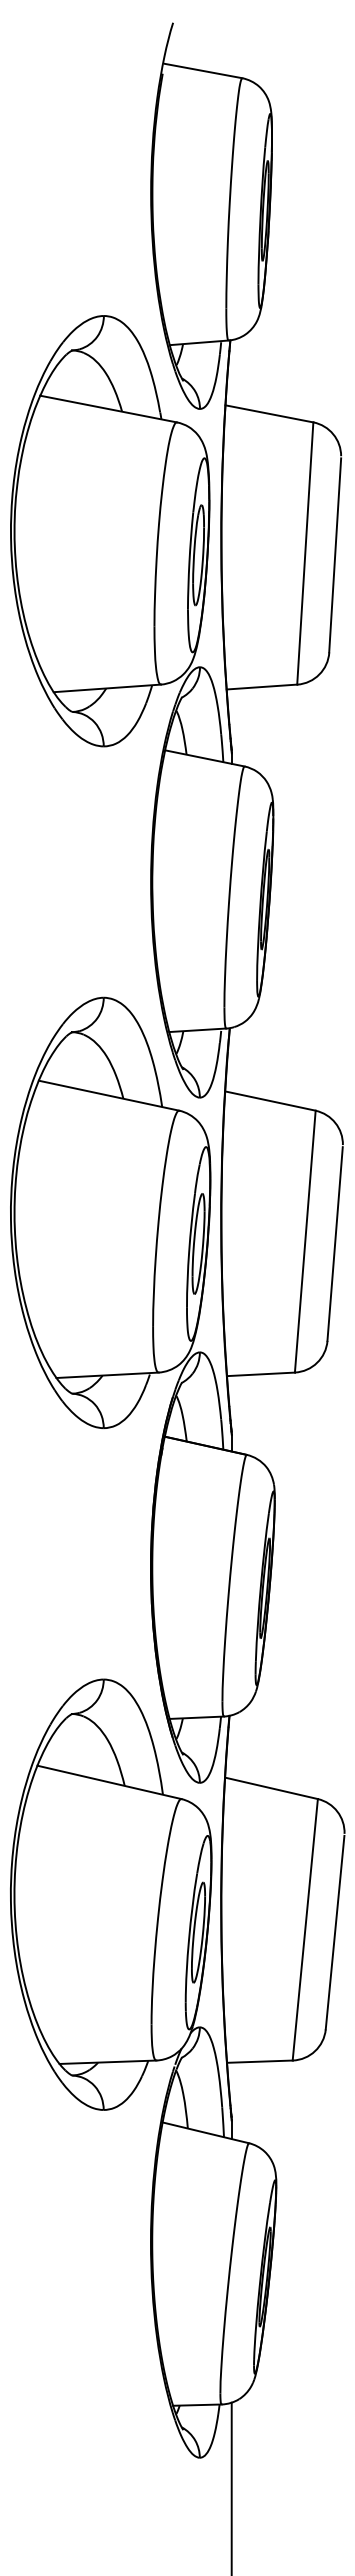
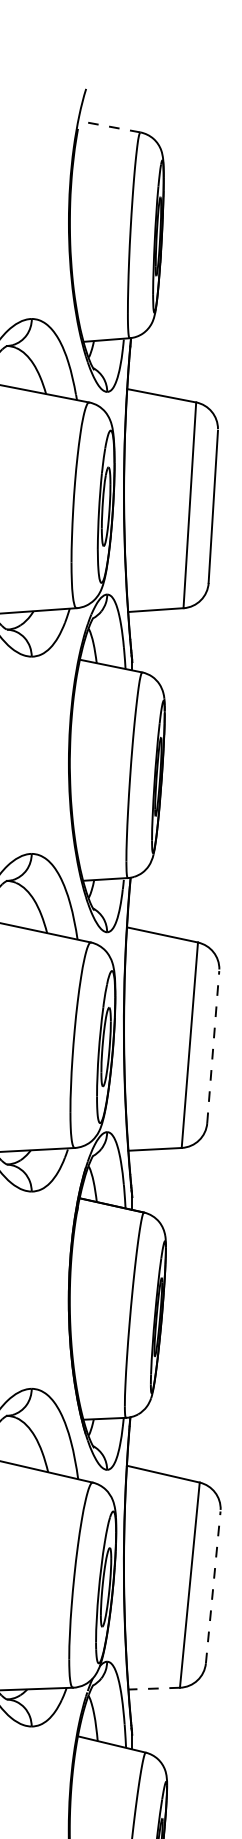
line: (203, 70) -> (109, 126), solid -> dashed
line: (335, 1243) -> (213, 1046), solid -> dashed
line: (335, 1932) -> (213, 1587), solid -> dashed
line: (259, 2061) -> (153, 1688), solid -> dashed

